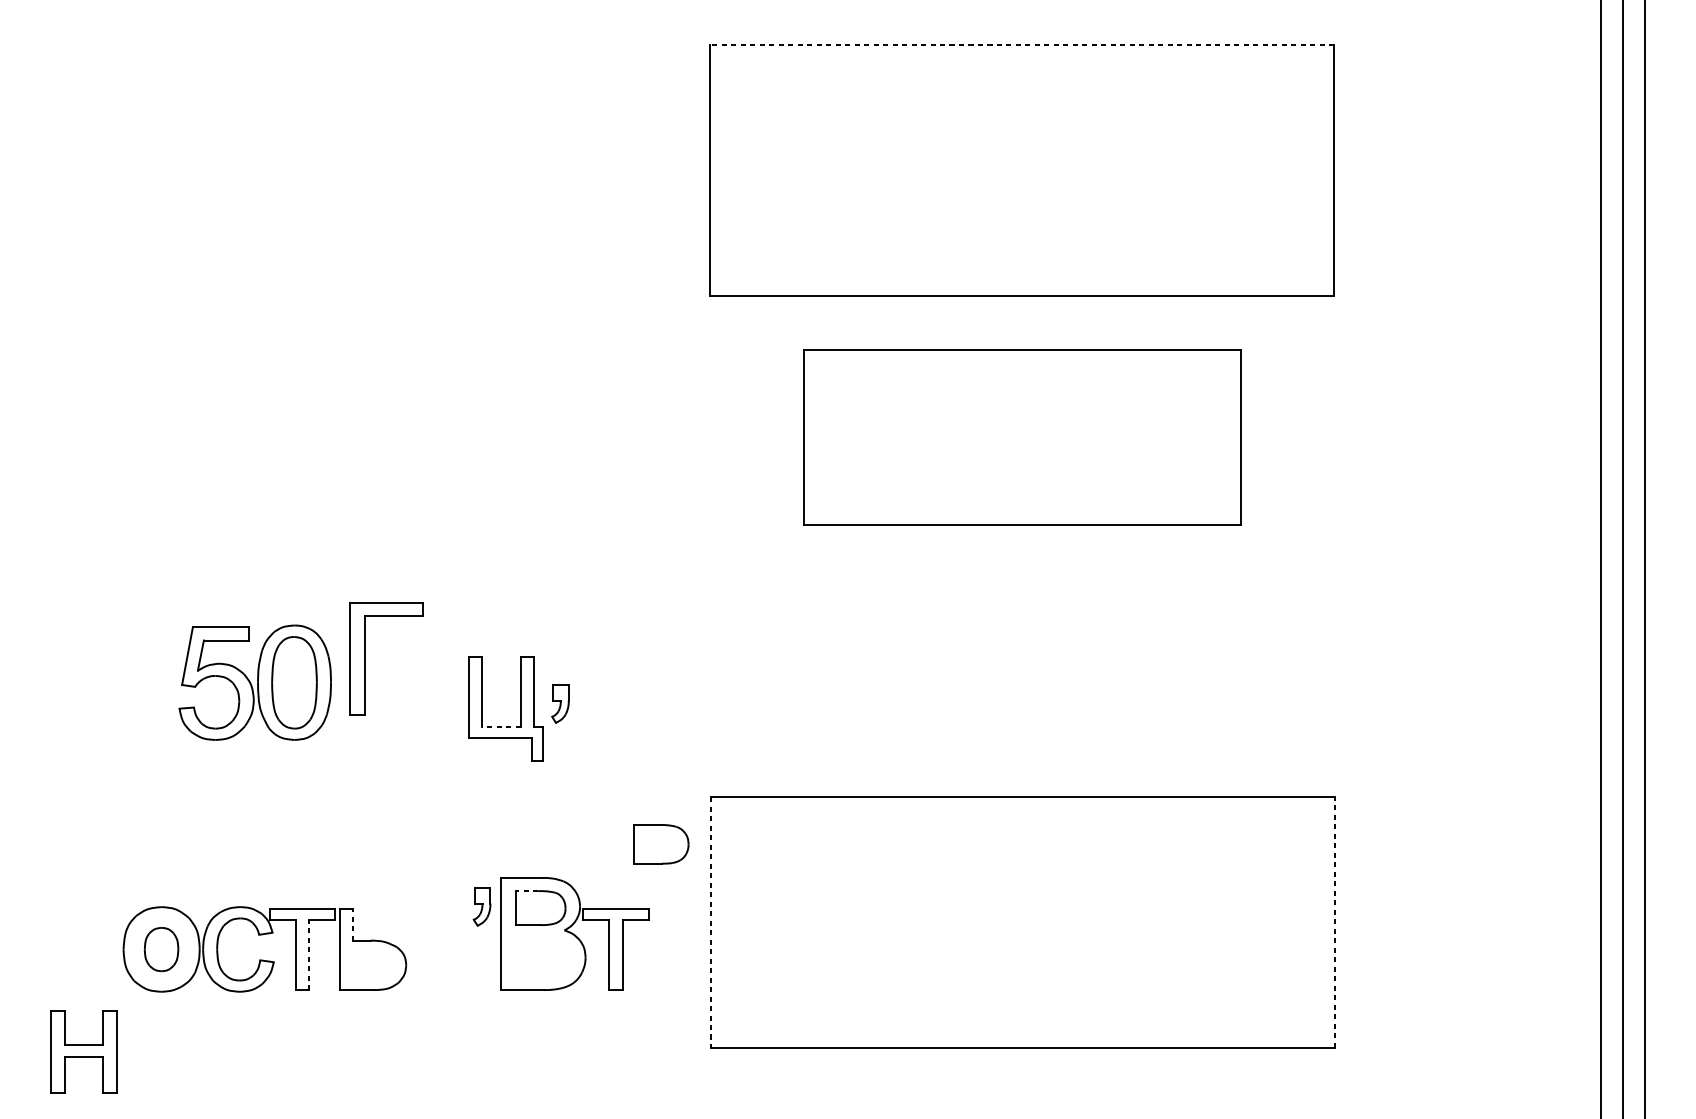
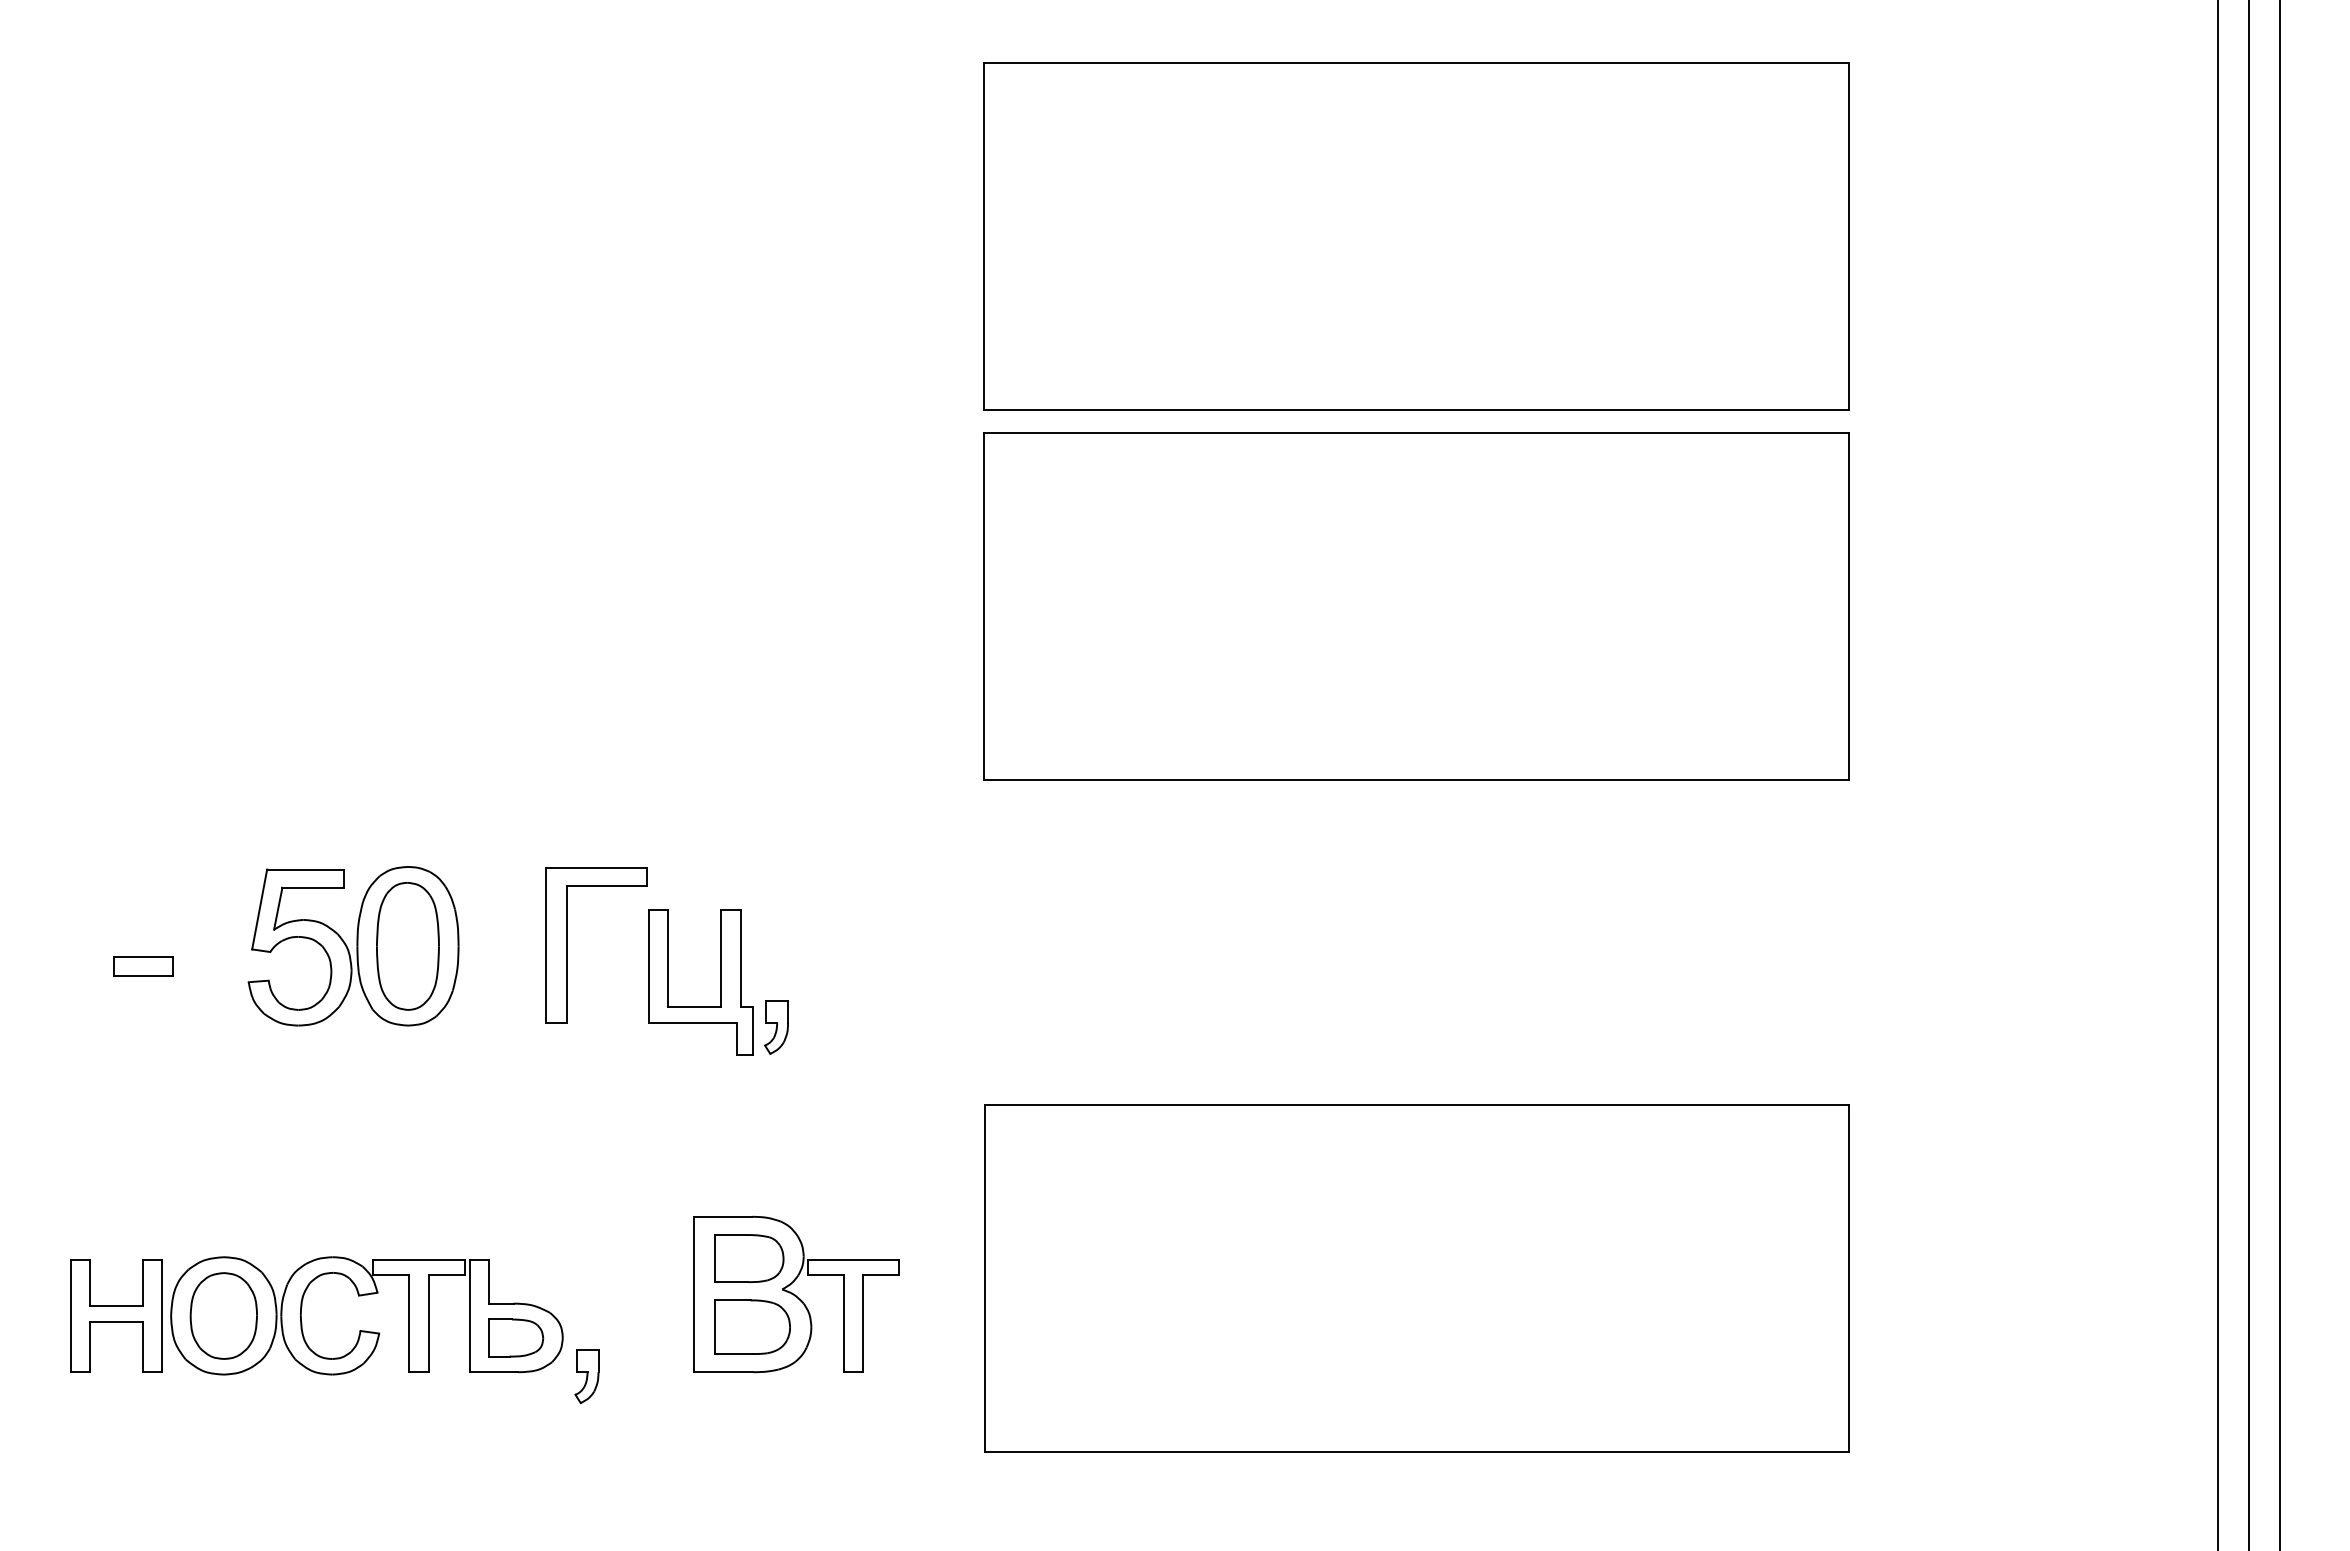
line: (1021, 44) -> (1415, 62), dashed -> solid
part: (1022, 437) -> (1416, 606), size x1.43
part: (365, 659) -> (567, 945), moved
part: (103, 697) -> (143, 966), added
part: (560, 703) -> (776, 1027), moved
line: (501, 726) -> (694, 1007), dashed -> solid
part: (661, 843) -> (752, 1326), moved
line: (527, 891) -> (730, 1235), dashed -> solid
part: (481, 906) -> (586, 1376), moved
line: (710, 922) -> (984, 1278), dashed -> solid
line: (1334, 922) -> (1849, 1278), dashed -> solid
line: (353, 924) -> (489, 1281), dashed -> solid
part: (161, 949) -> (223, 1315), size x1.43
line: (309, 954) -> (428, 1323), dashed -> solid
part: (372, 965) -> (516, 1337), added
part: (84, 1051) -> (116, 1315), moved

